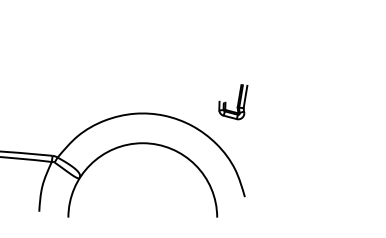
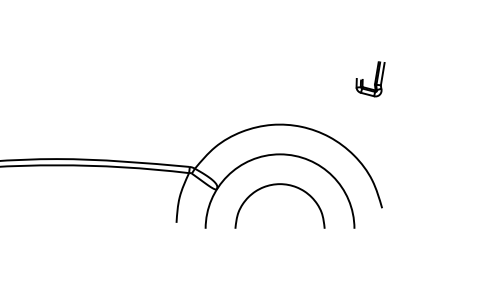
part: (233, 102) -> (370, 79), moved
curve: (141, 174) -> (278, 185), added

